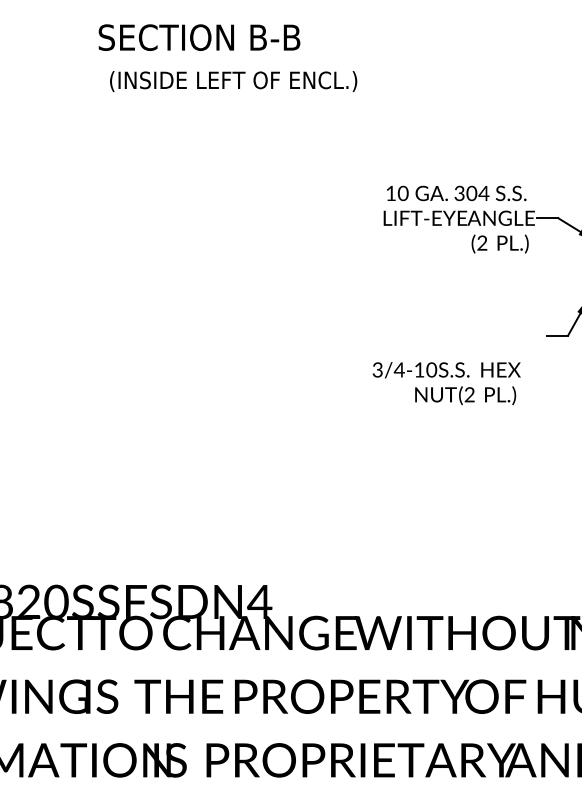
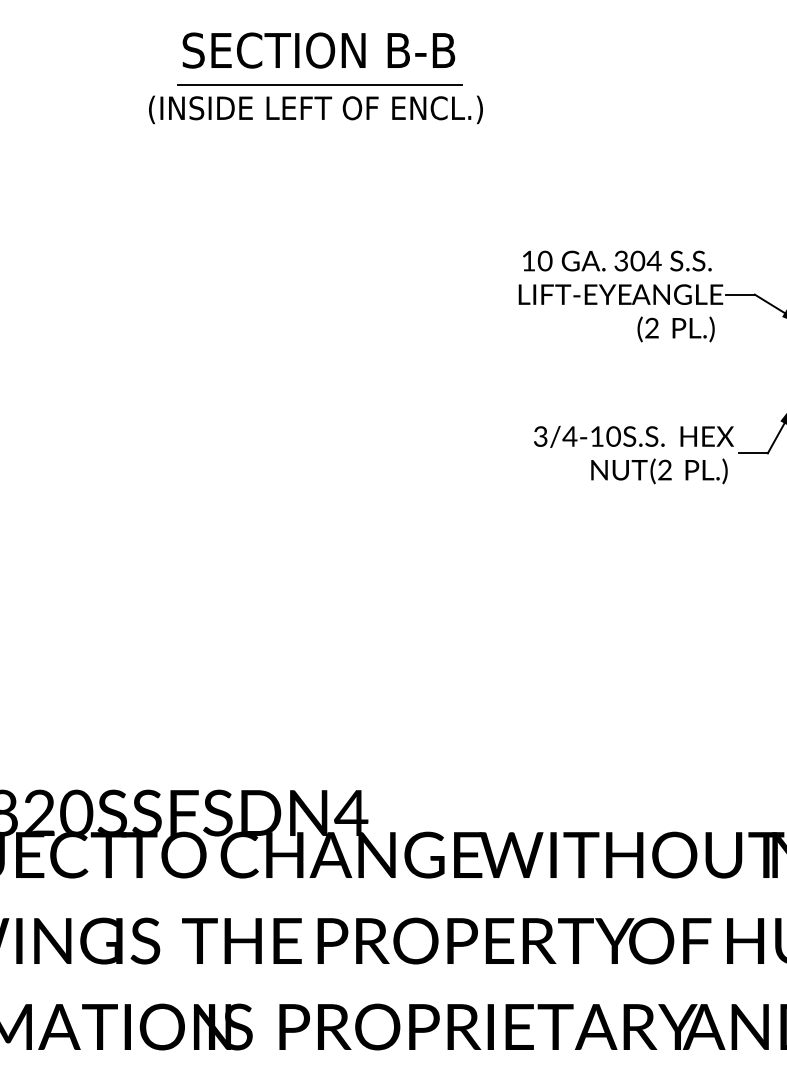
text: (199, 37) -> (318, 50), moved
line: (236, 63) -> (319, 85), added
text: (446, 383) -> (633, 454), moved

